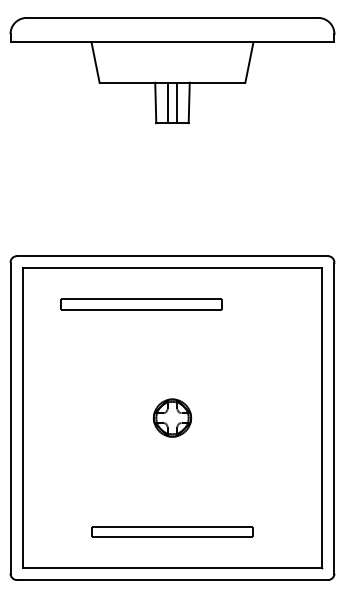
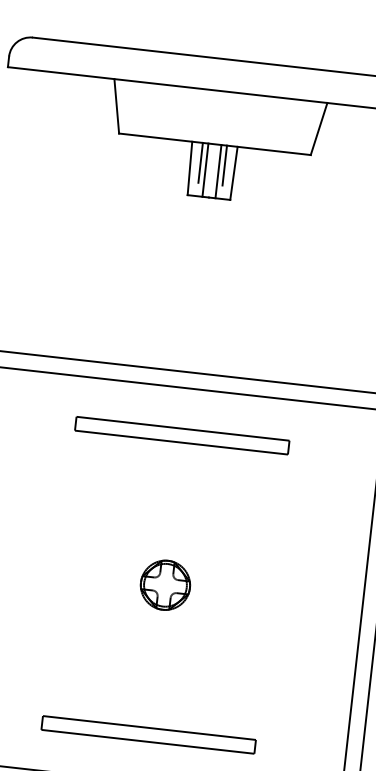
line: (163, 97) -> (200, 162), added
line: (181, 97) -> (224, 165), added
part: (141, 304) -> (182, 435), moved

